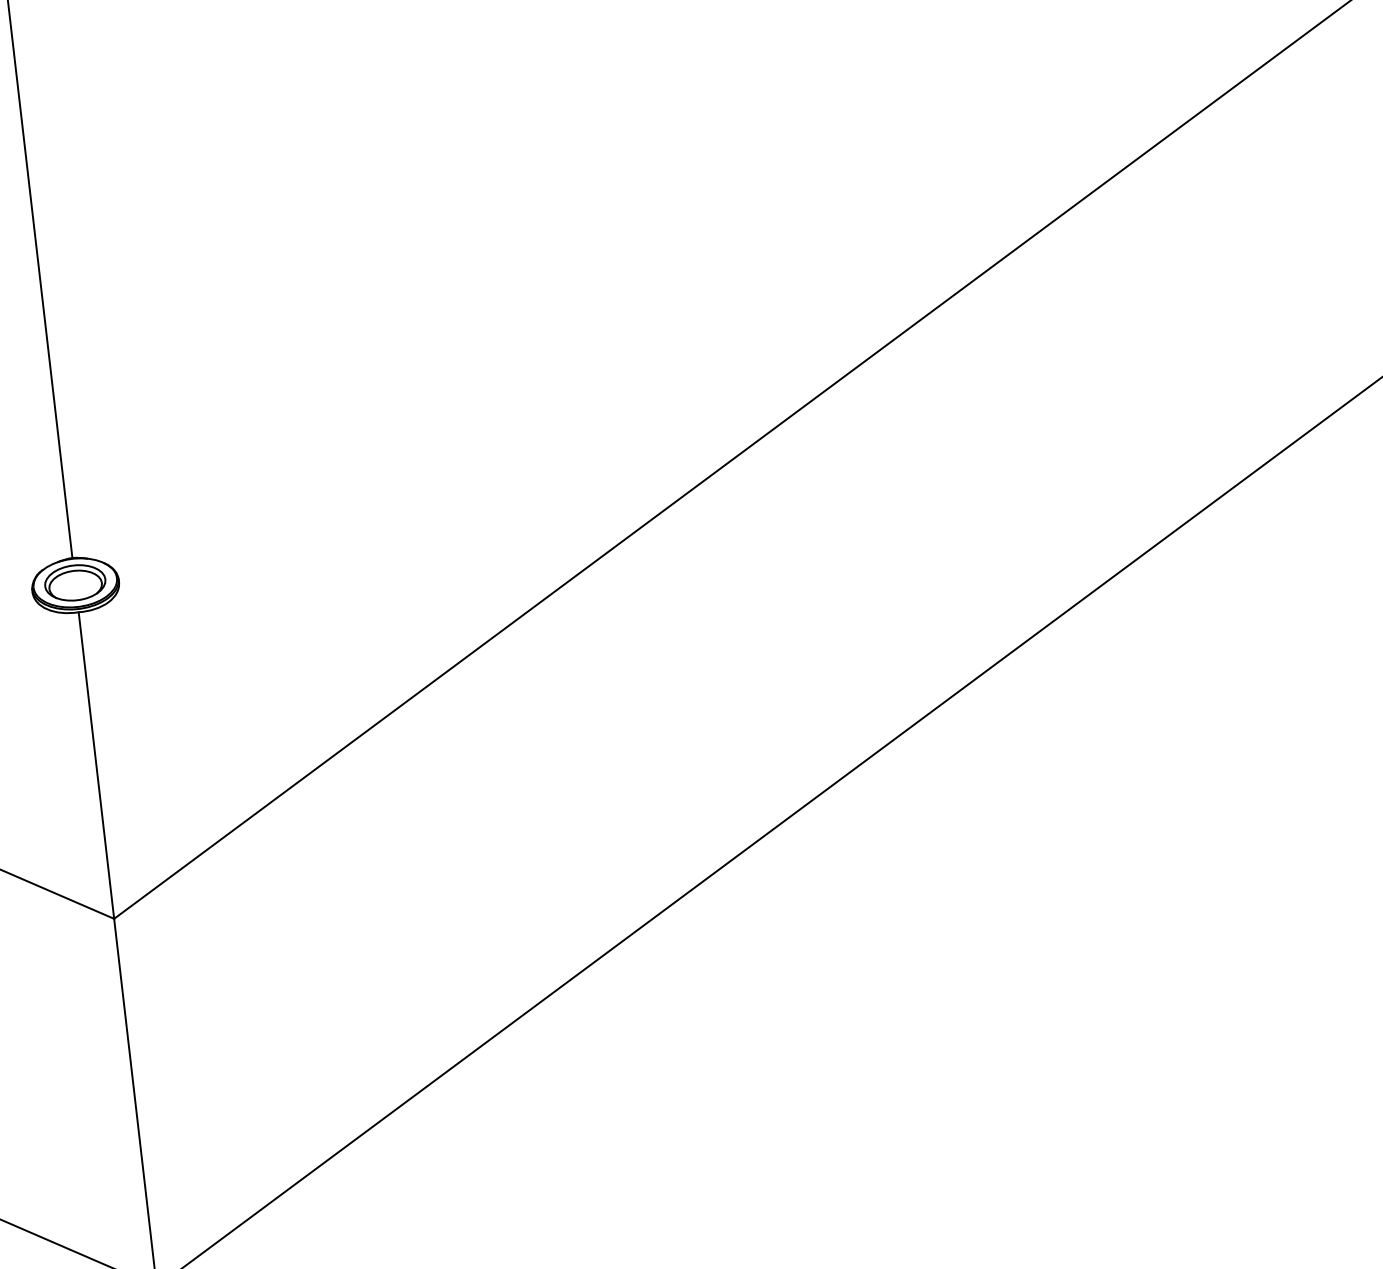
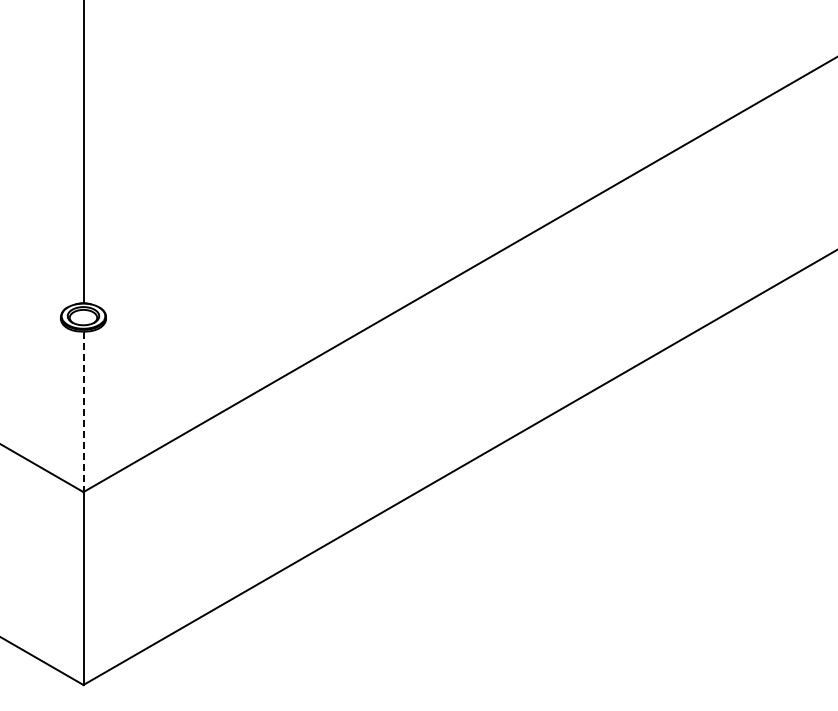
line: (96, 766) -> (83, 412), solid -> dashed

